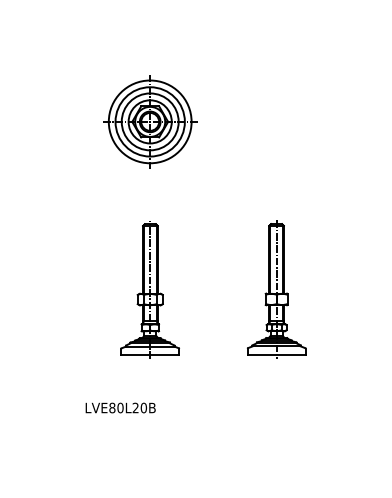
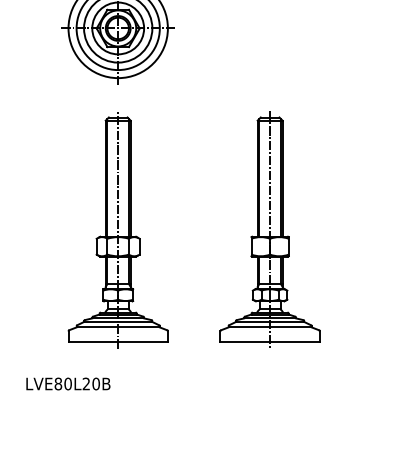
part: (150, 289) -> (118, 229), size x1.43
part: (276, 289) -> (269, 229), size x1.43
text: (120, 407) -> (68, 383), moved

